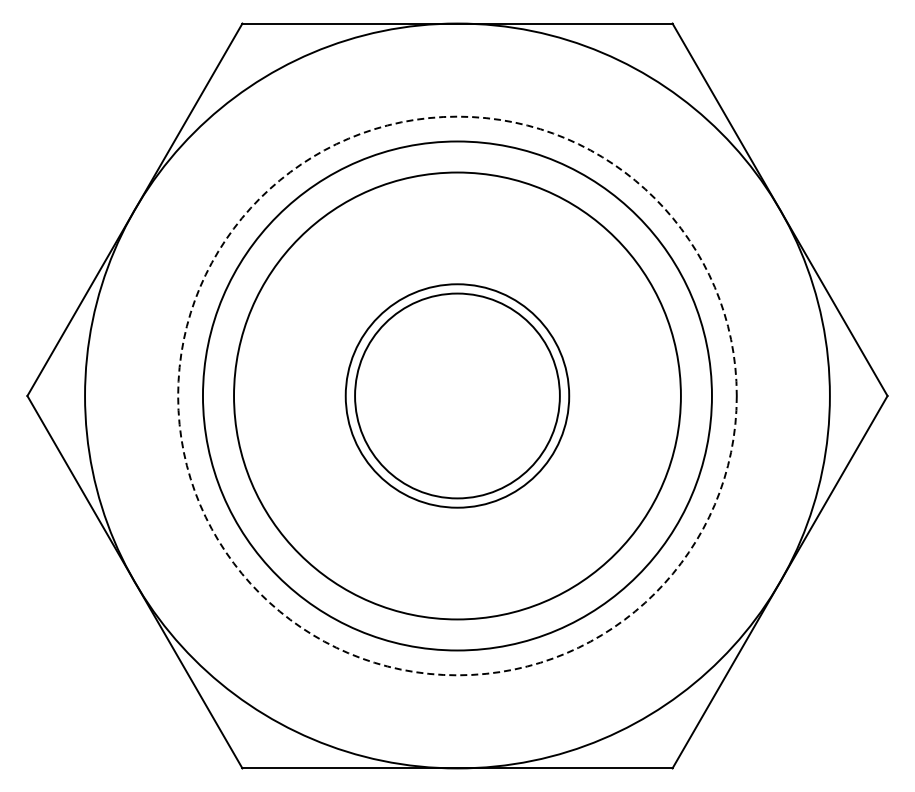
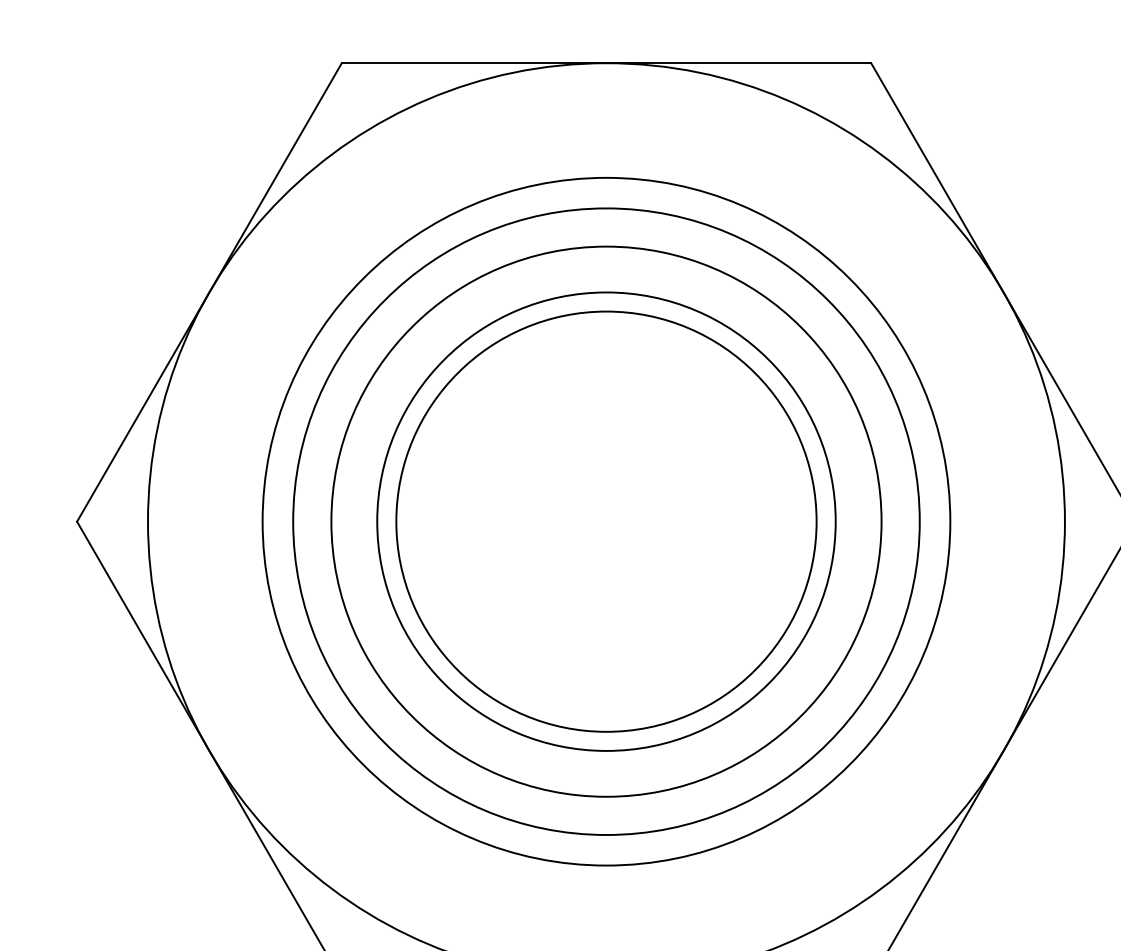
circle: (457, 395) -> (606, 521), dashed -> solid
circle: (457, 395) -> (606, 521), size x1.67
circle: (457, 395) -> (606, 521), size x1.67

